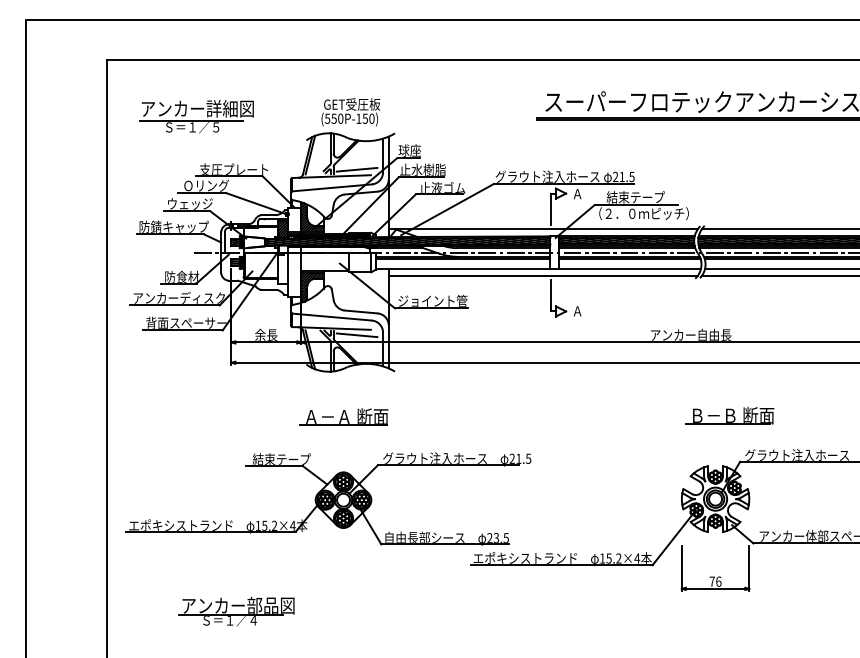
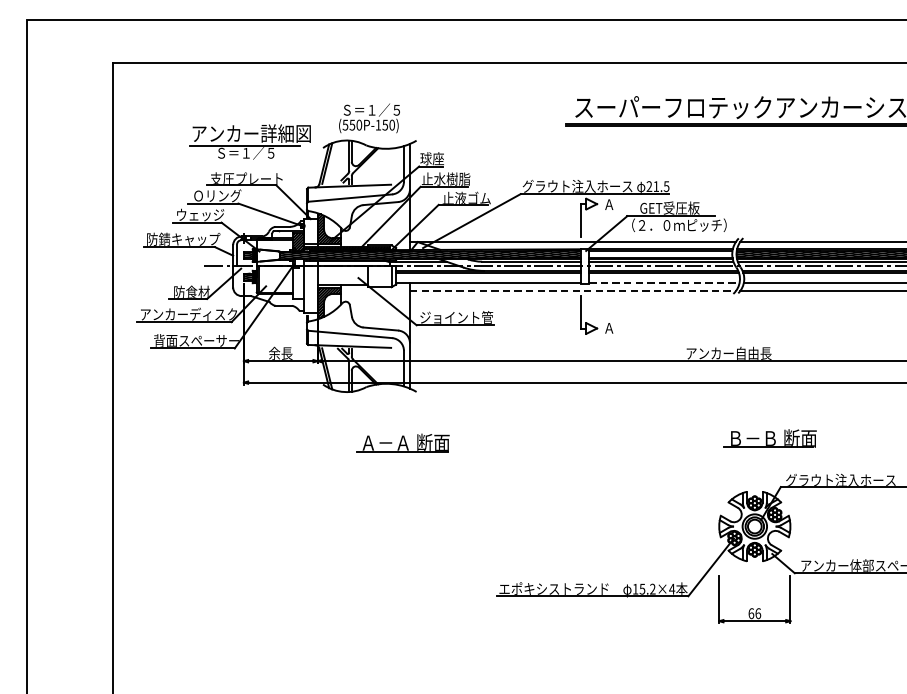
text: (352, 104) -> (371, 110), GET受圧板 -> Ｓ＝１／５
part: (196, 116) -> (250, 141), moved
line: (356, 169) -> (375, 178), removed
text: (635, 197) -> (670, 208), 結束テープ -> GET受圧板
hatch: (626, 240) -> (660, 253), removed
line: (630, 268) -> (665, 283), solid -> dashed
line: (543, 275) -> (573, 290), solid -> dashed
line: (356, 335) -> (375, 353), removed
part: (343, 416) -> (402, 442), moved
part: (328, 498) -> (346, 525), removed
text: (711, 581) -> (750, 613), 76 -> 66
part: (236, 611) -> (249, 645), removed

